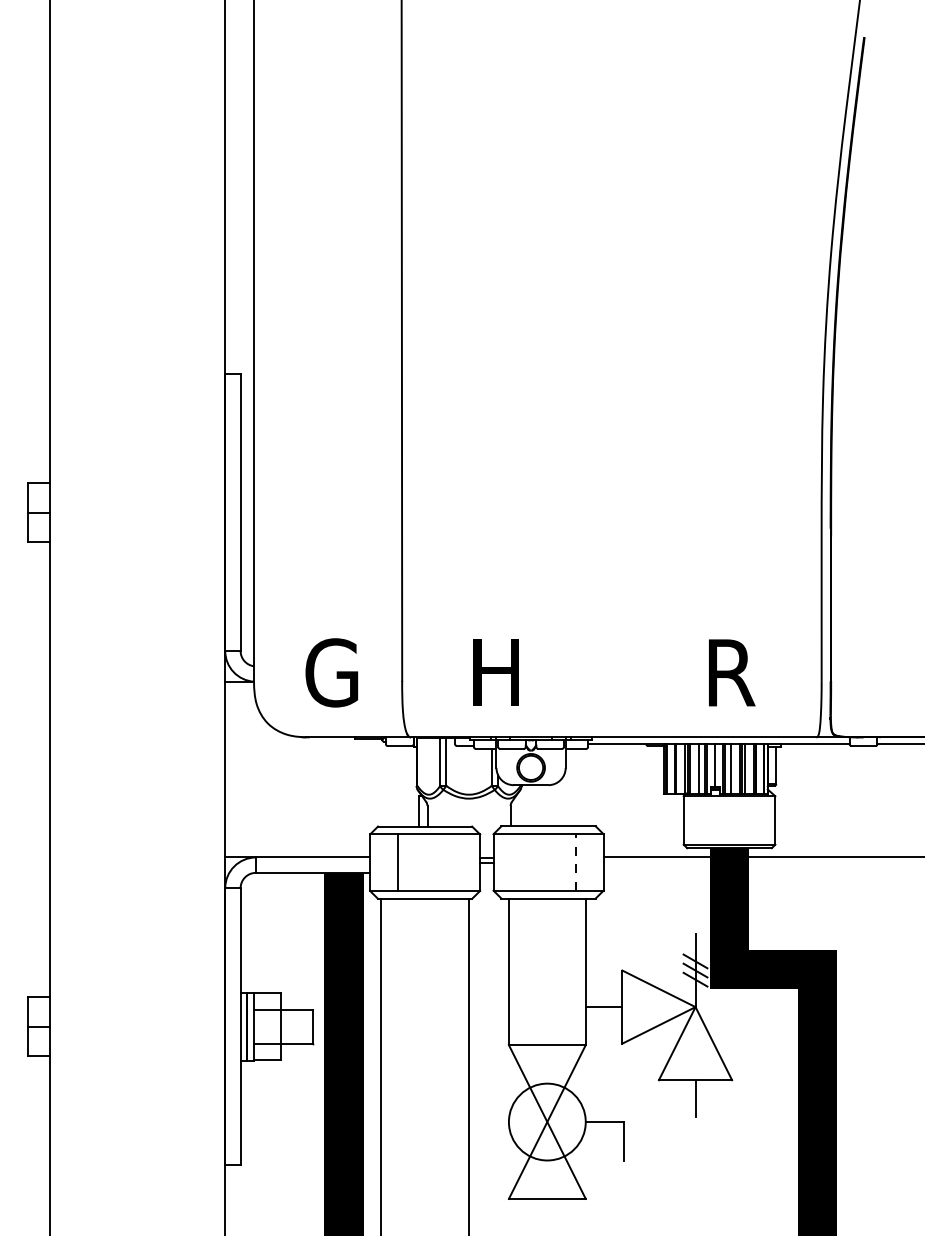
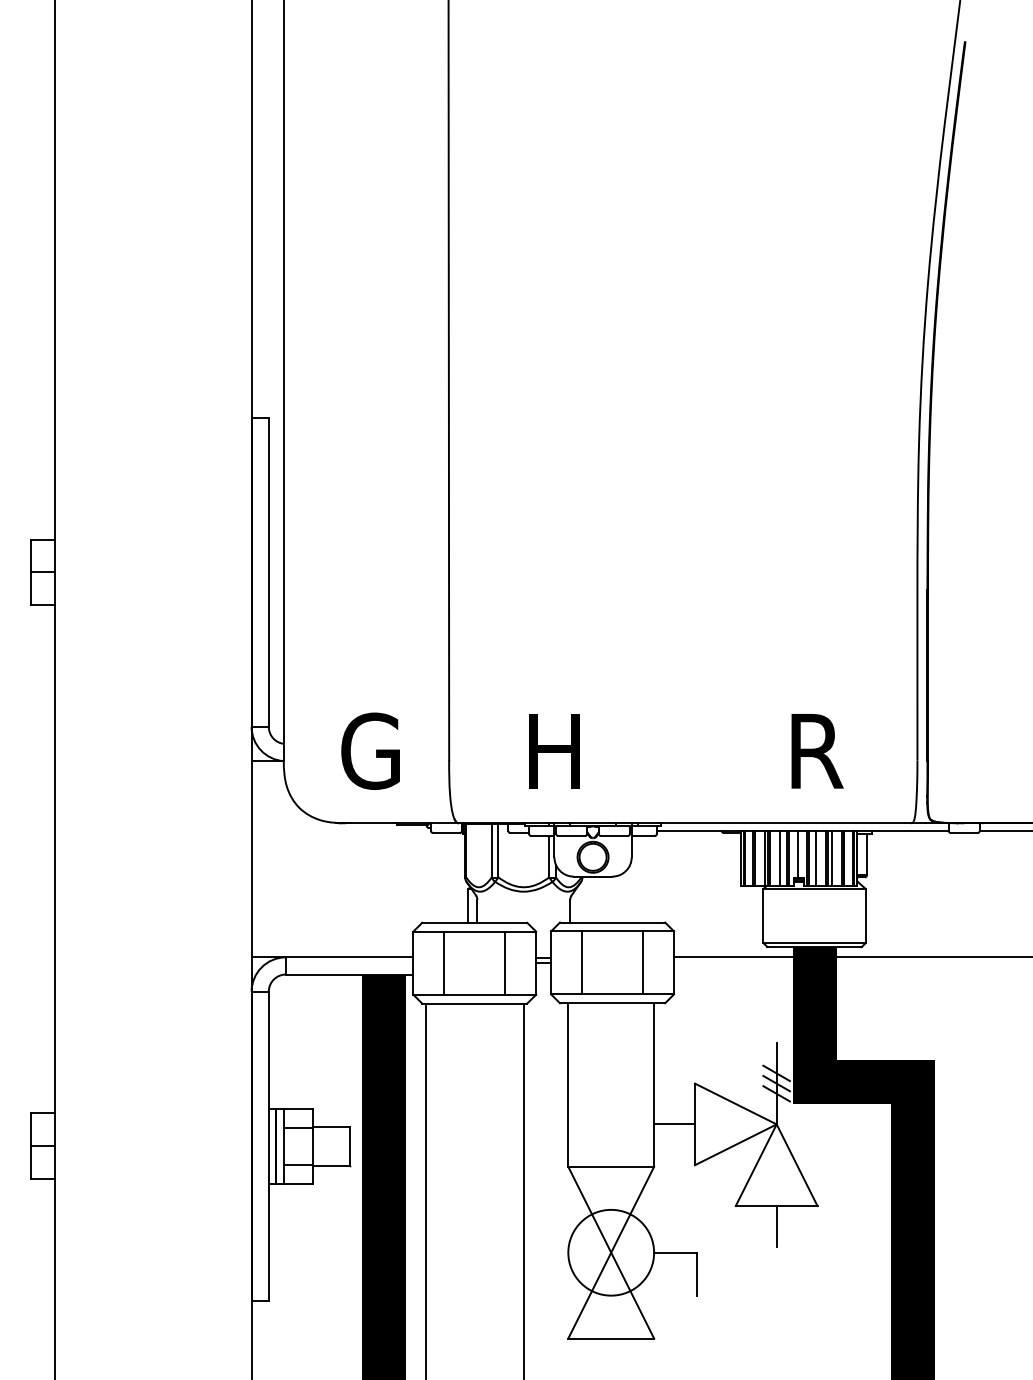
line: (576, 861) -> (643, 961), dashed -> solid
line: (452, 862) -> (505, 962), added
line: (521, 862) -> (582, 962), added

